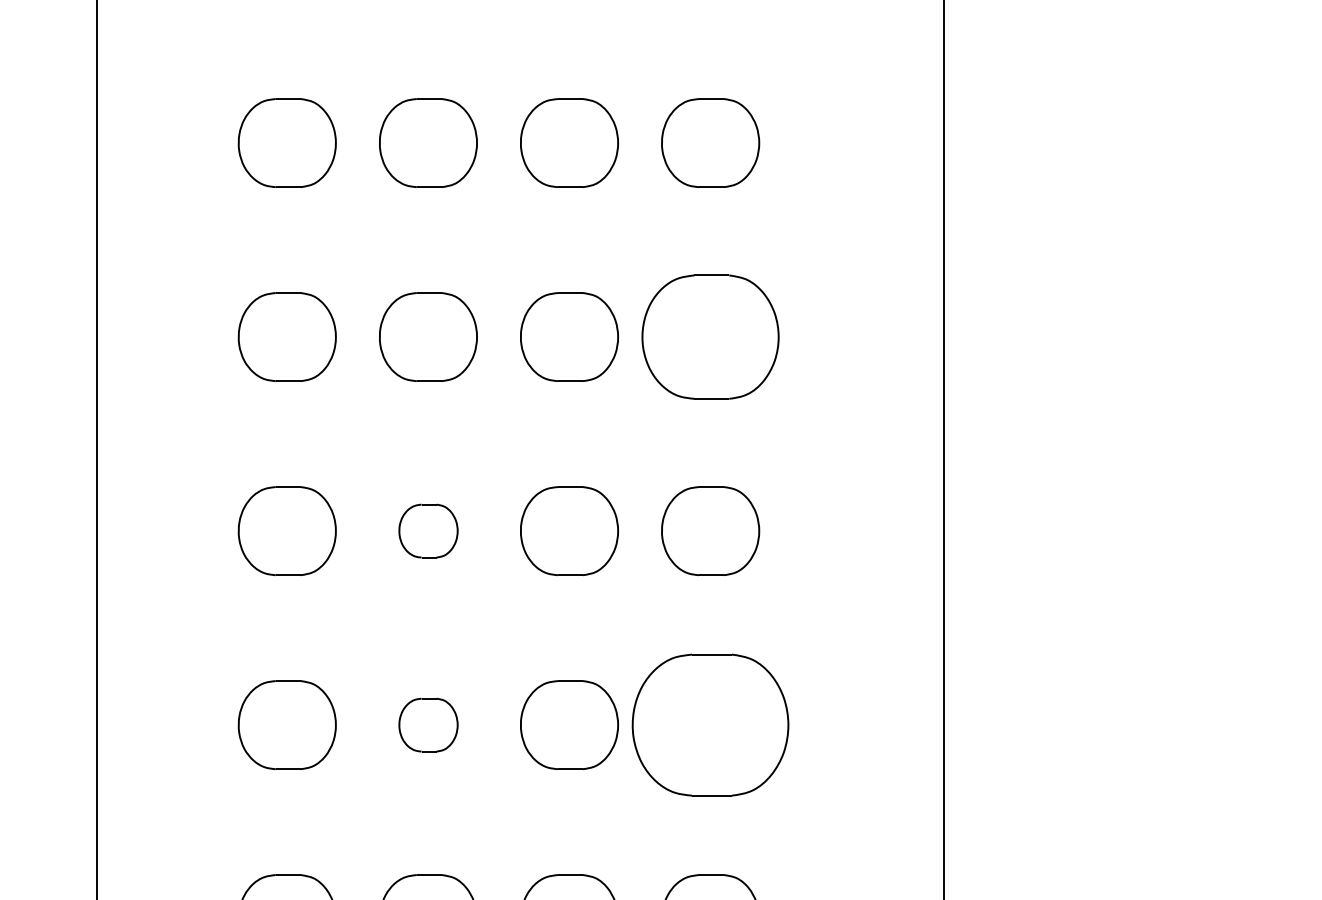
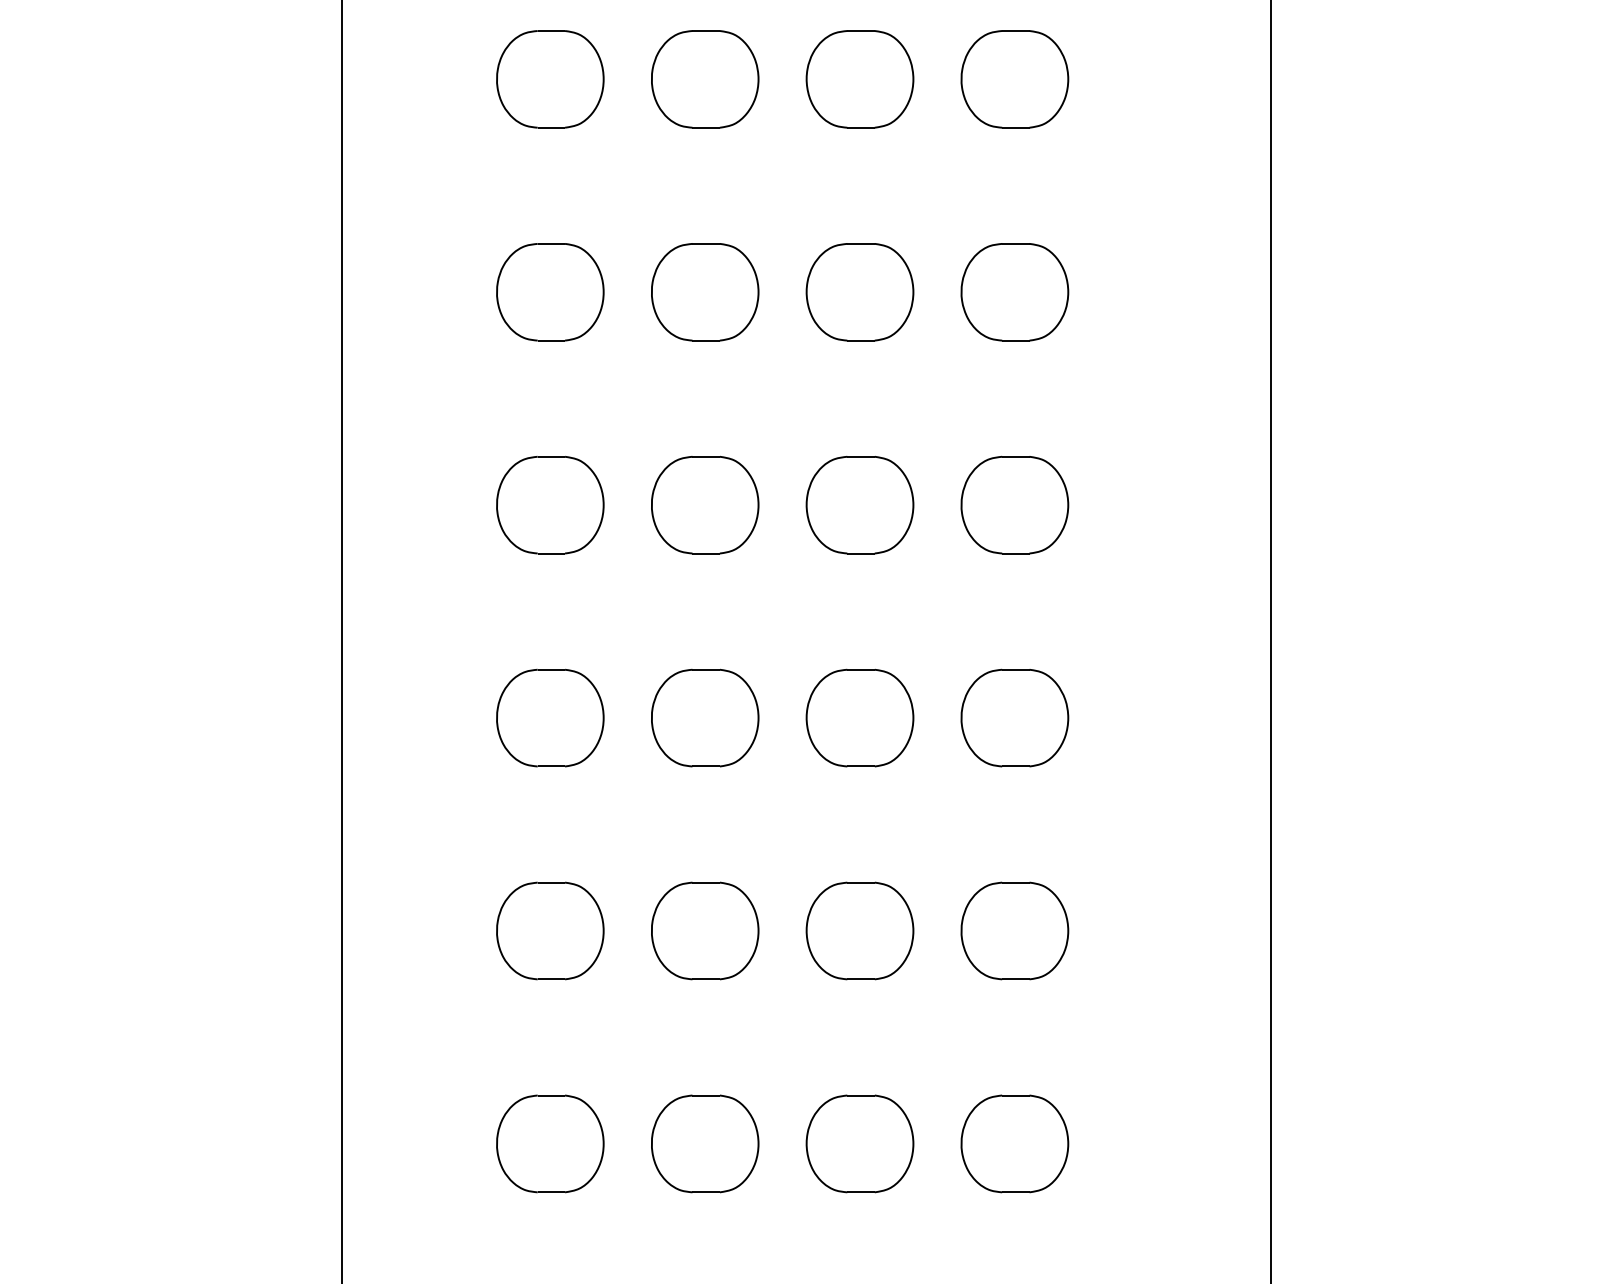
part: (710, 336) -> (1014, 504), size x0.71
part: (428, 530) -> (705, 717), size x1.67
part: (428, 724) -> (705, 930), size x1.67
part: (710, 724) -> (1014, 930), size x0.62

